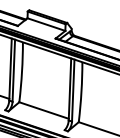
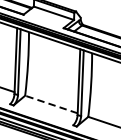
line: (43, 110) -> (50, 104), solid -> dashed

